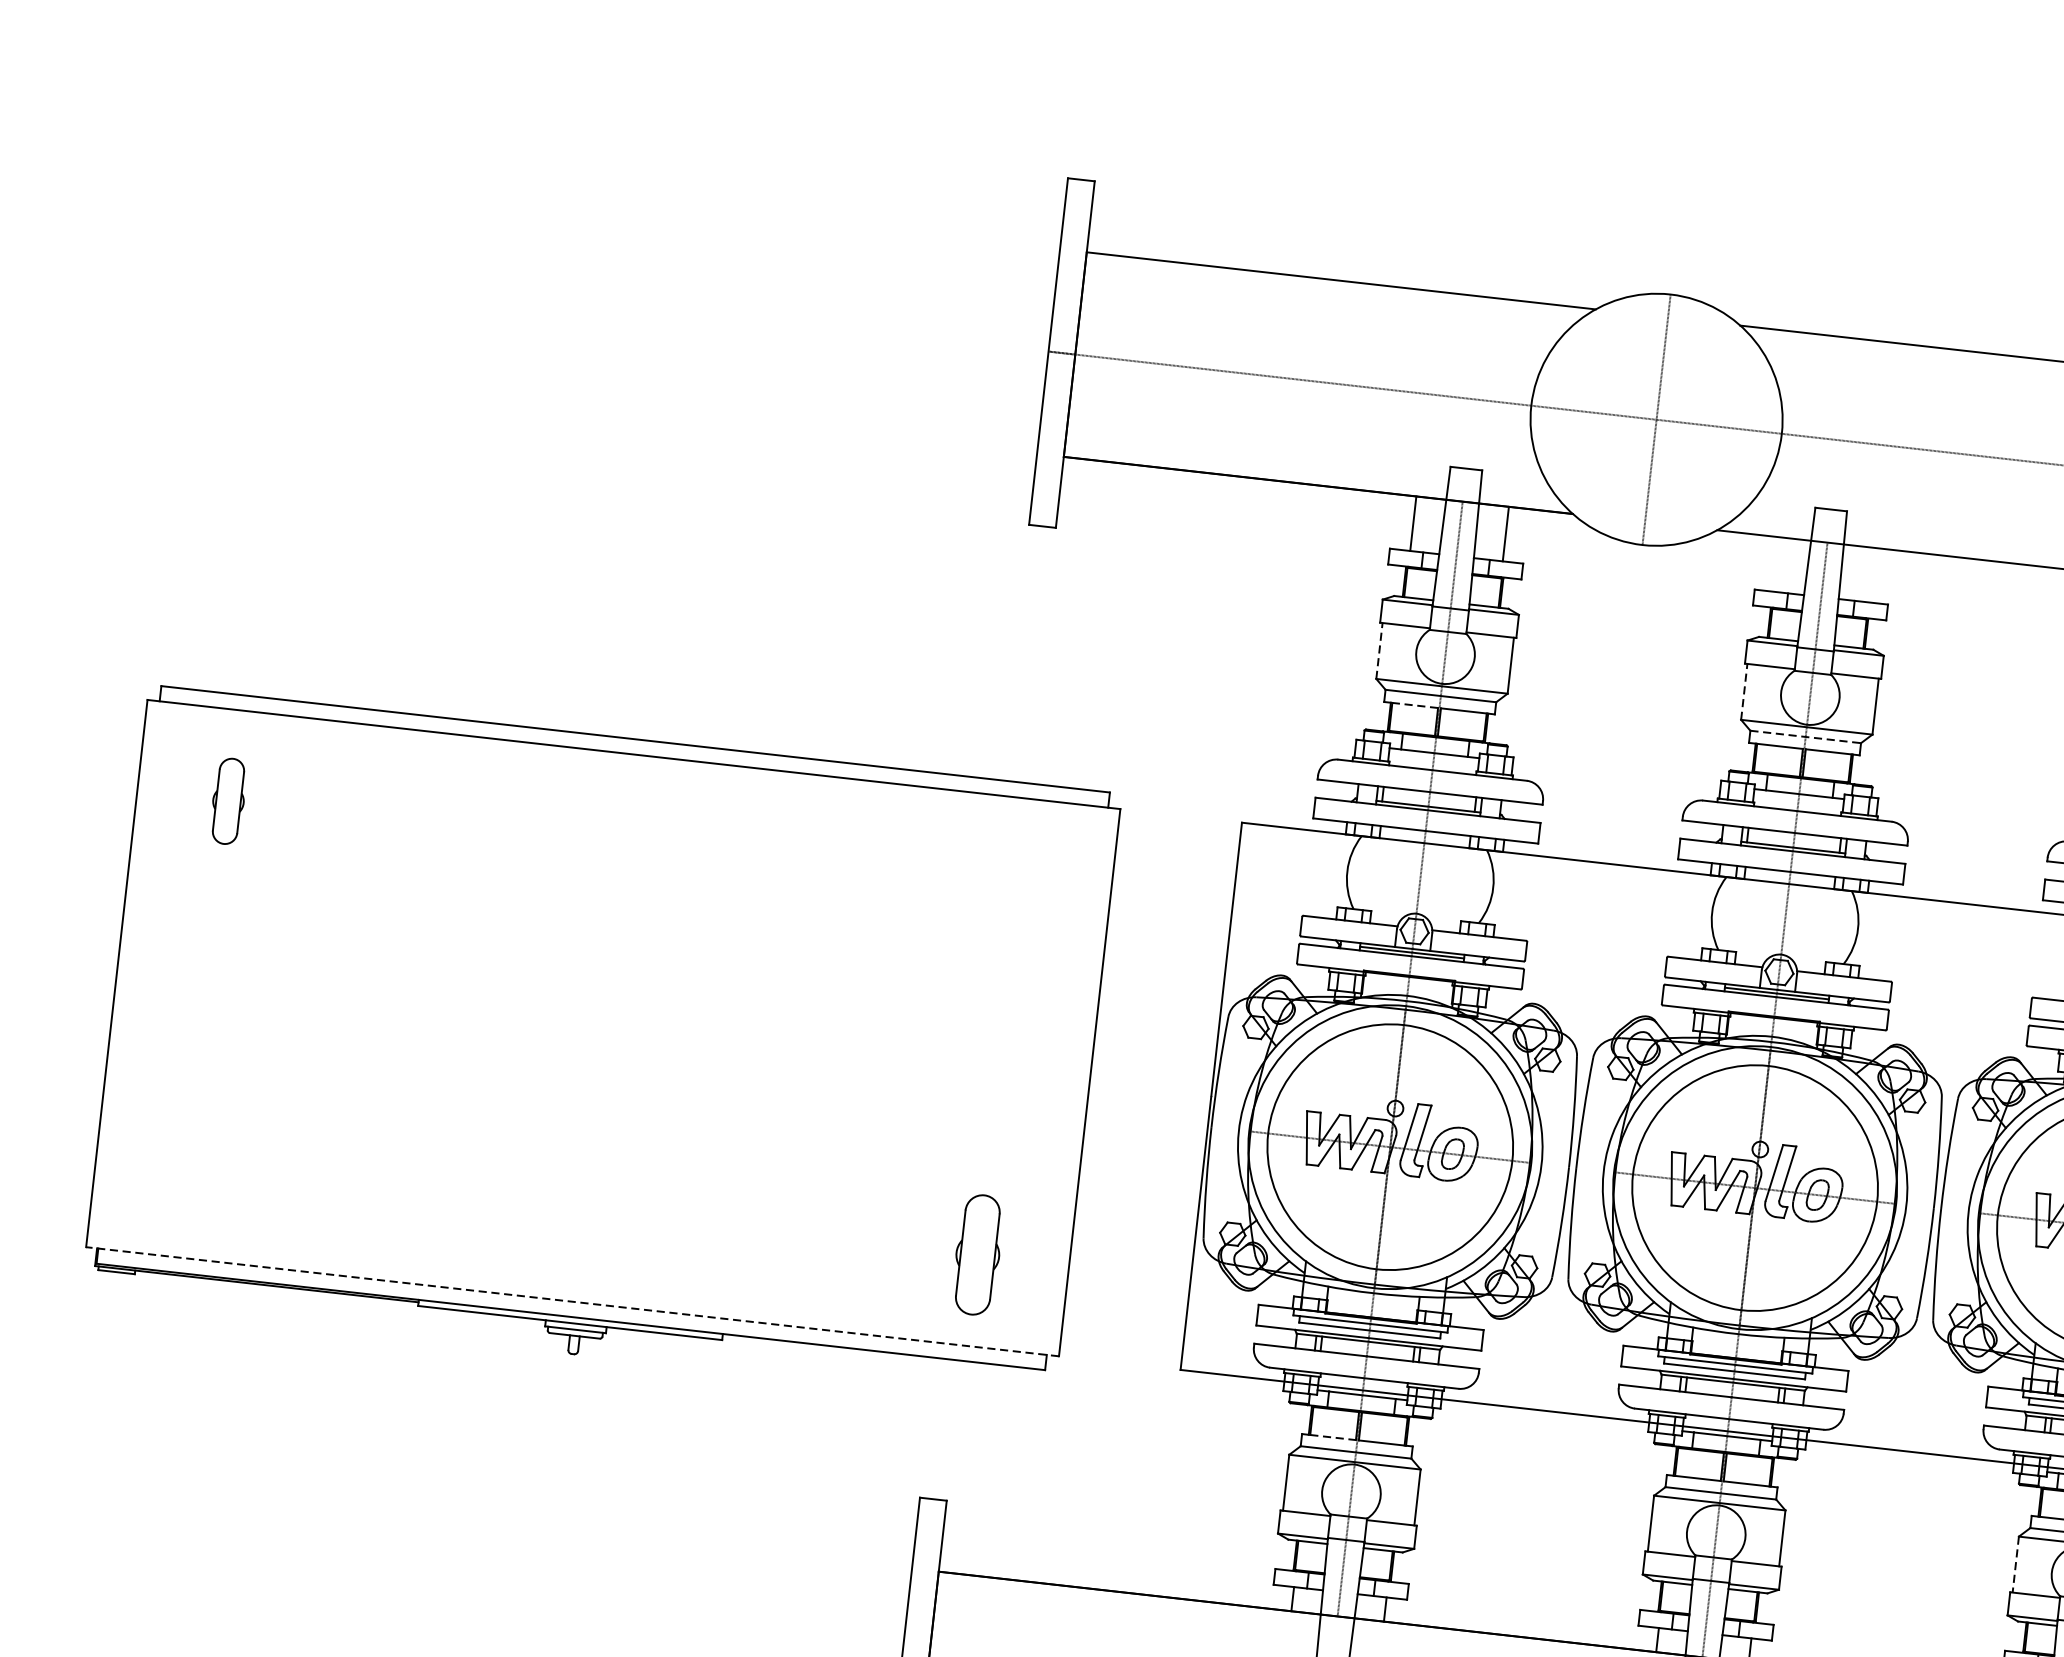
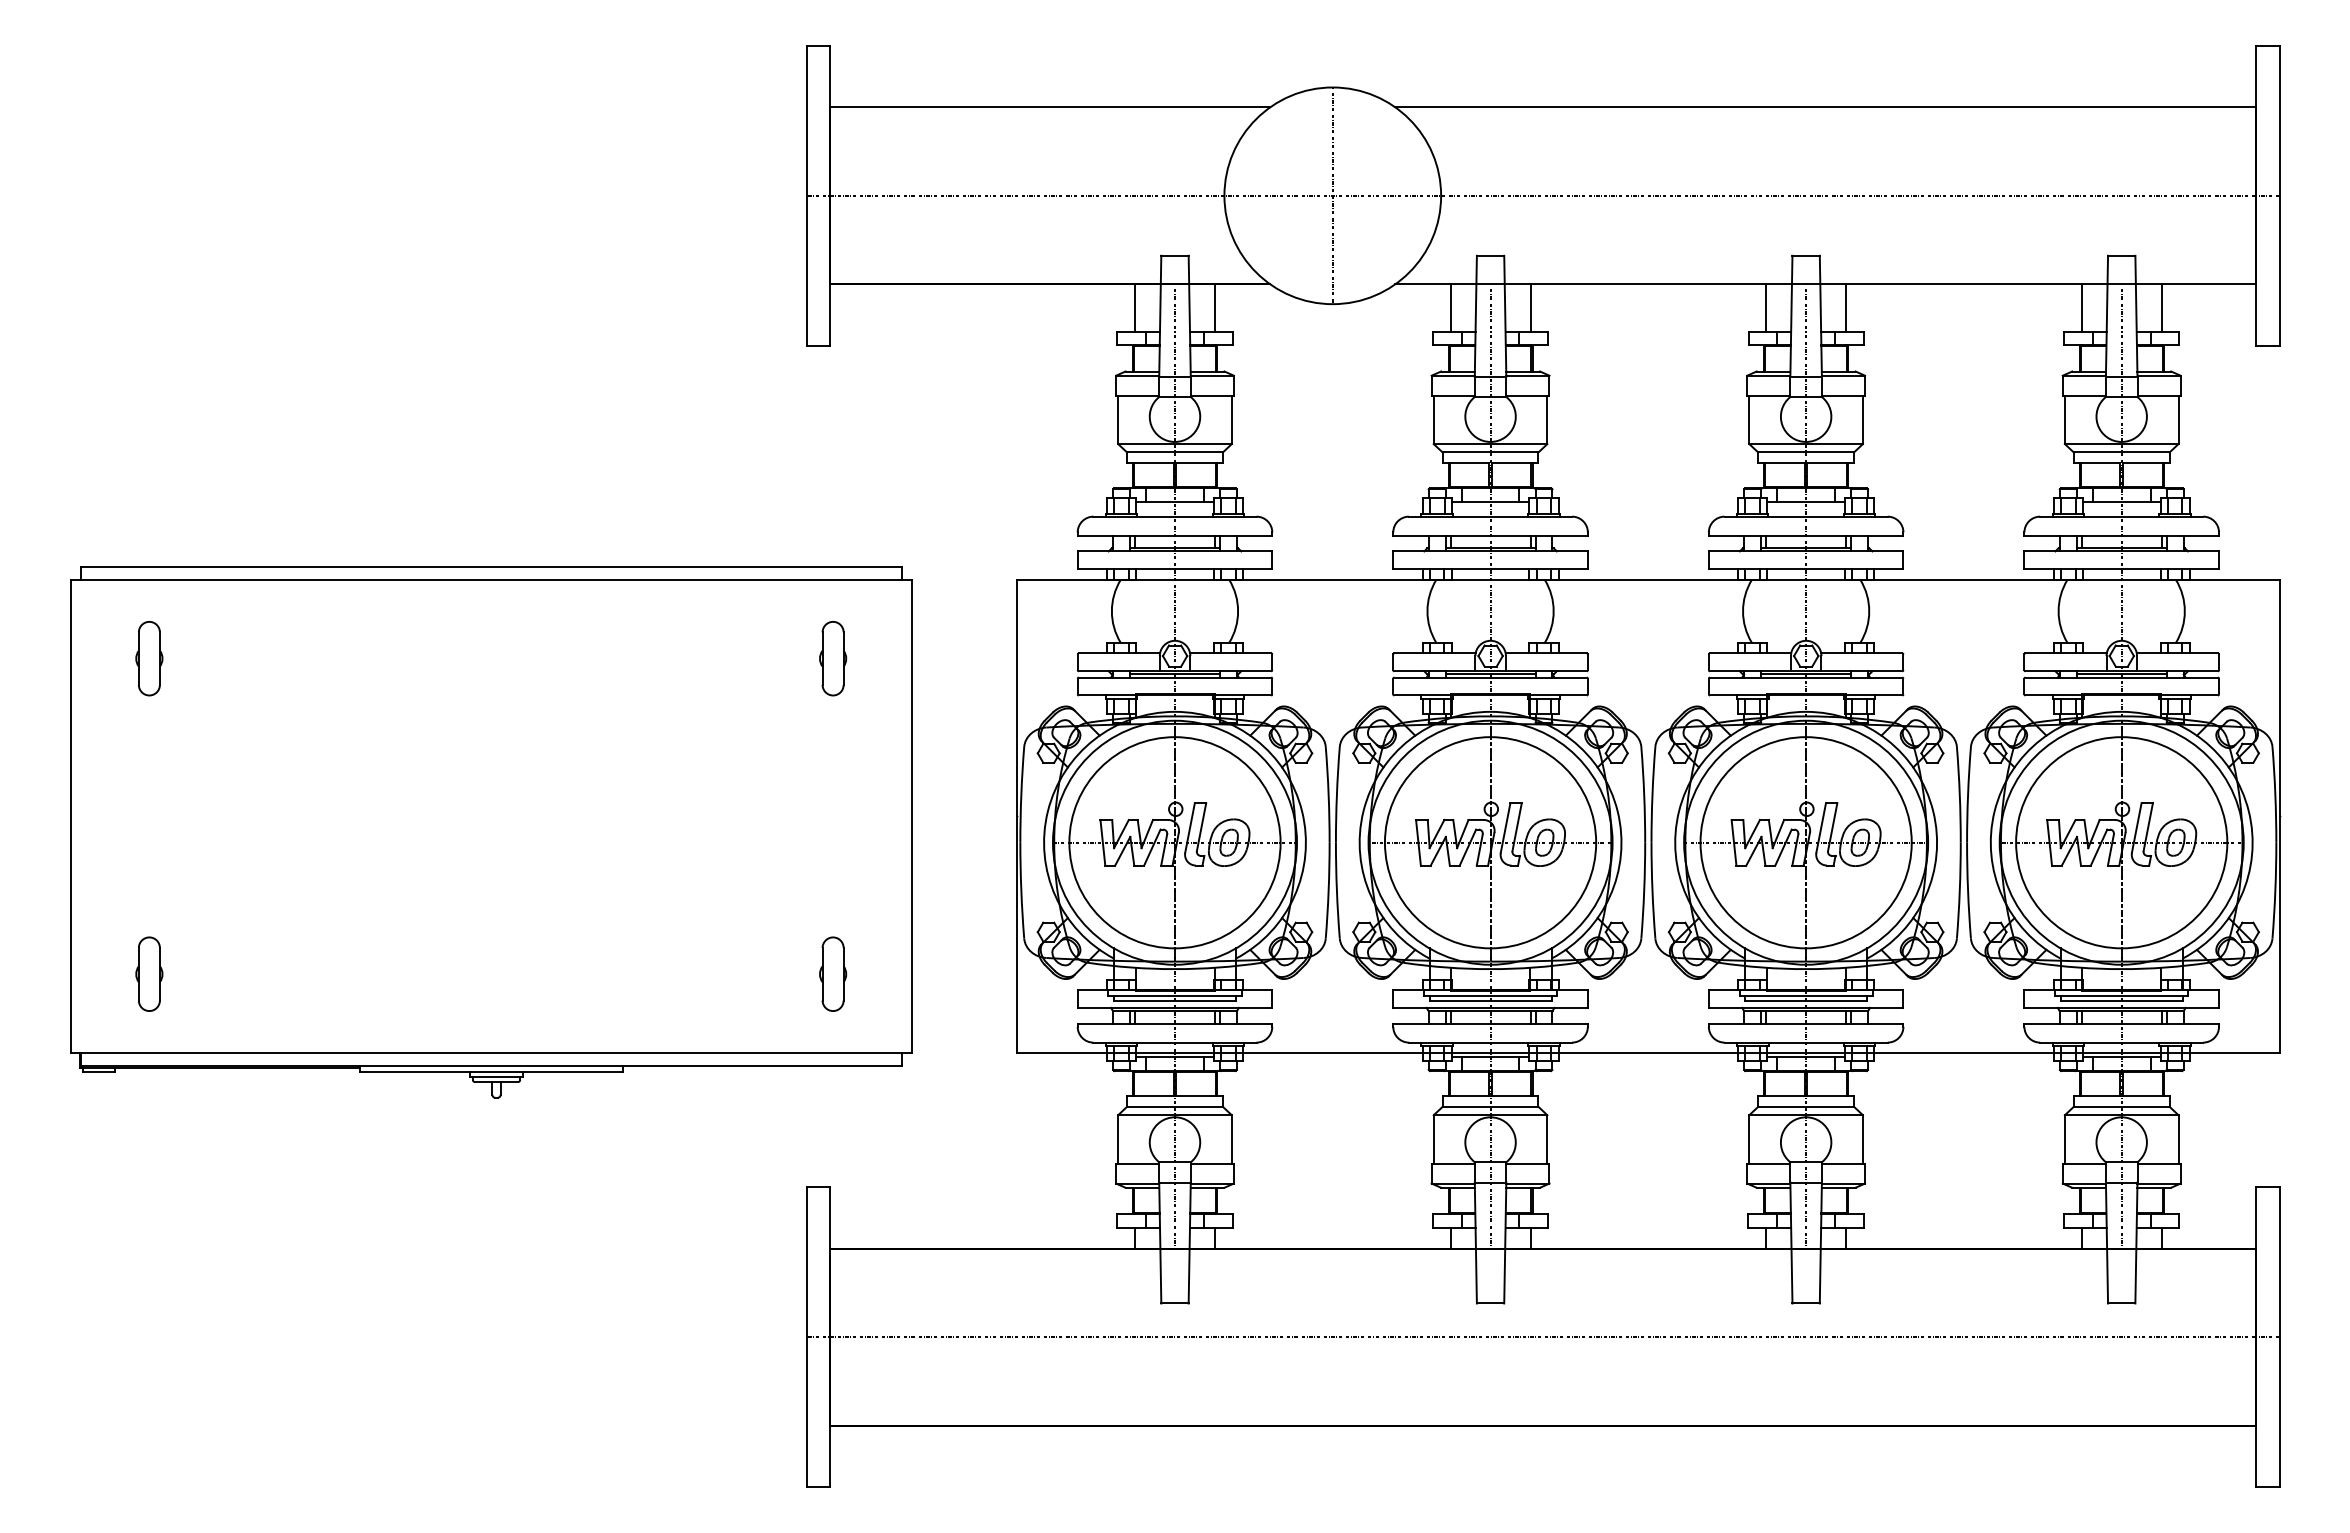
line: (1778, 564) -> (1450, 307), added
line: (1870, 574) -> (1530, 307), added
line: (1379, 650) -> (1118, 419), dashed -> solid
line: (1744, 691) -> (1433, 419), dashed -> solid
line: (1414, 705) -> (1153, 463), dashed -> solid
line: (1805, 736) -> (1490, 452), dashed -> solid
part: (1019, 889) -> (833, 658), added
part: (187, 1165) -> (149, 973), added
part: (978, 1254) -> (833, 973), size x0.71
line: (572, 1302) -> (491, 1053), dashed -> solid
line: (1332, 1437) -> (1153, 1096), dashed -> solid
line: (2015, 1564) -> (1749, 1139), dashed -> solid

